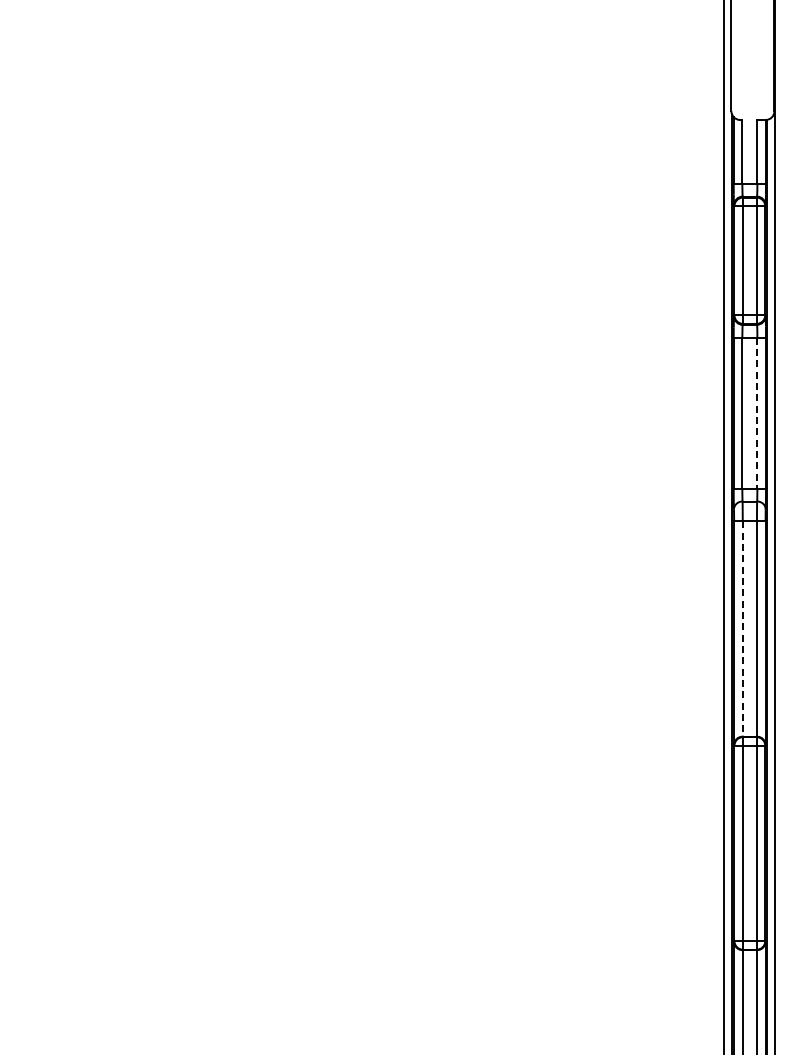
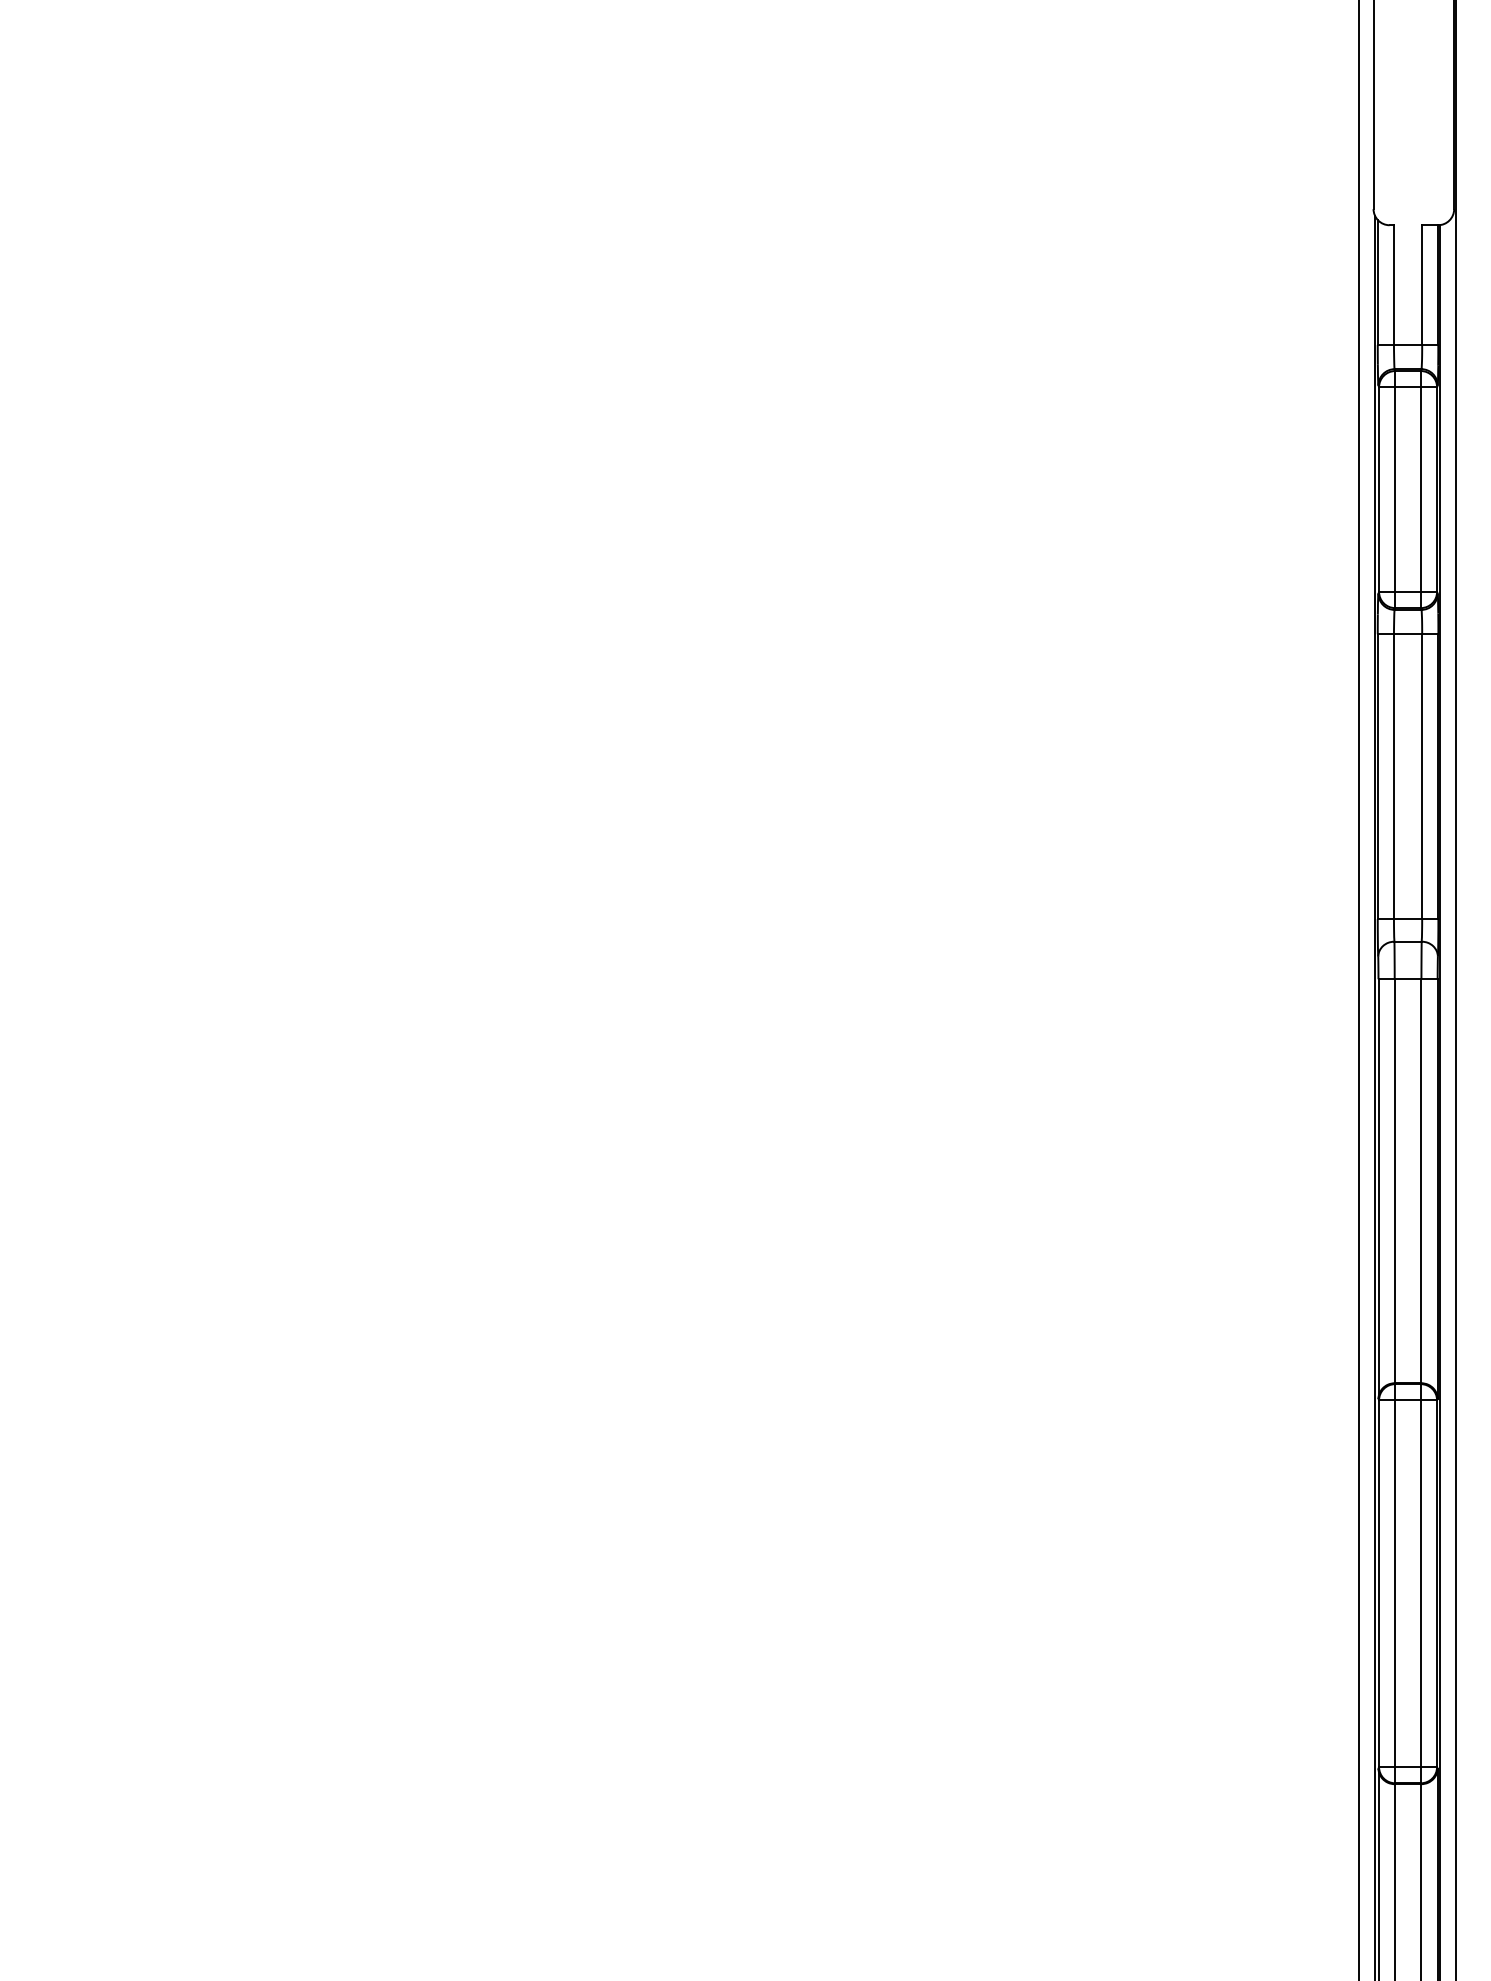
line: (757, 413) -> (1422, 776), dashed -> solid
line: (742, 629) -> (1394, 1182), dashed -> solid

